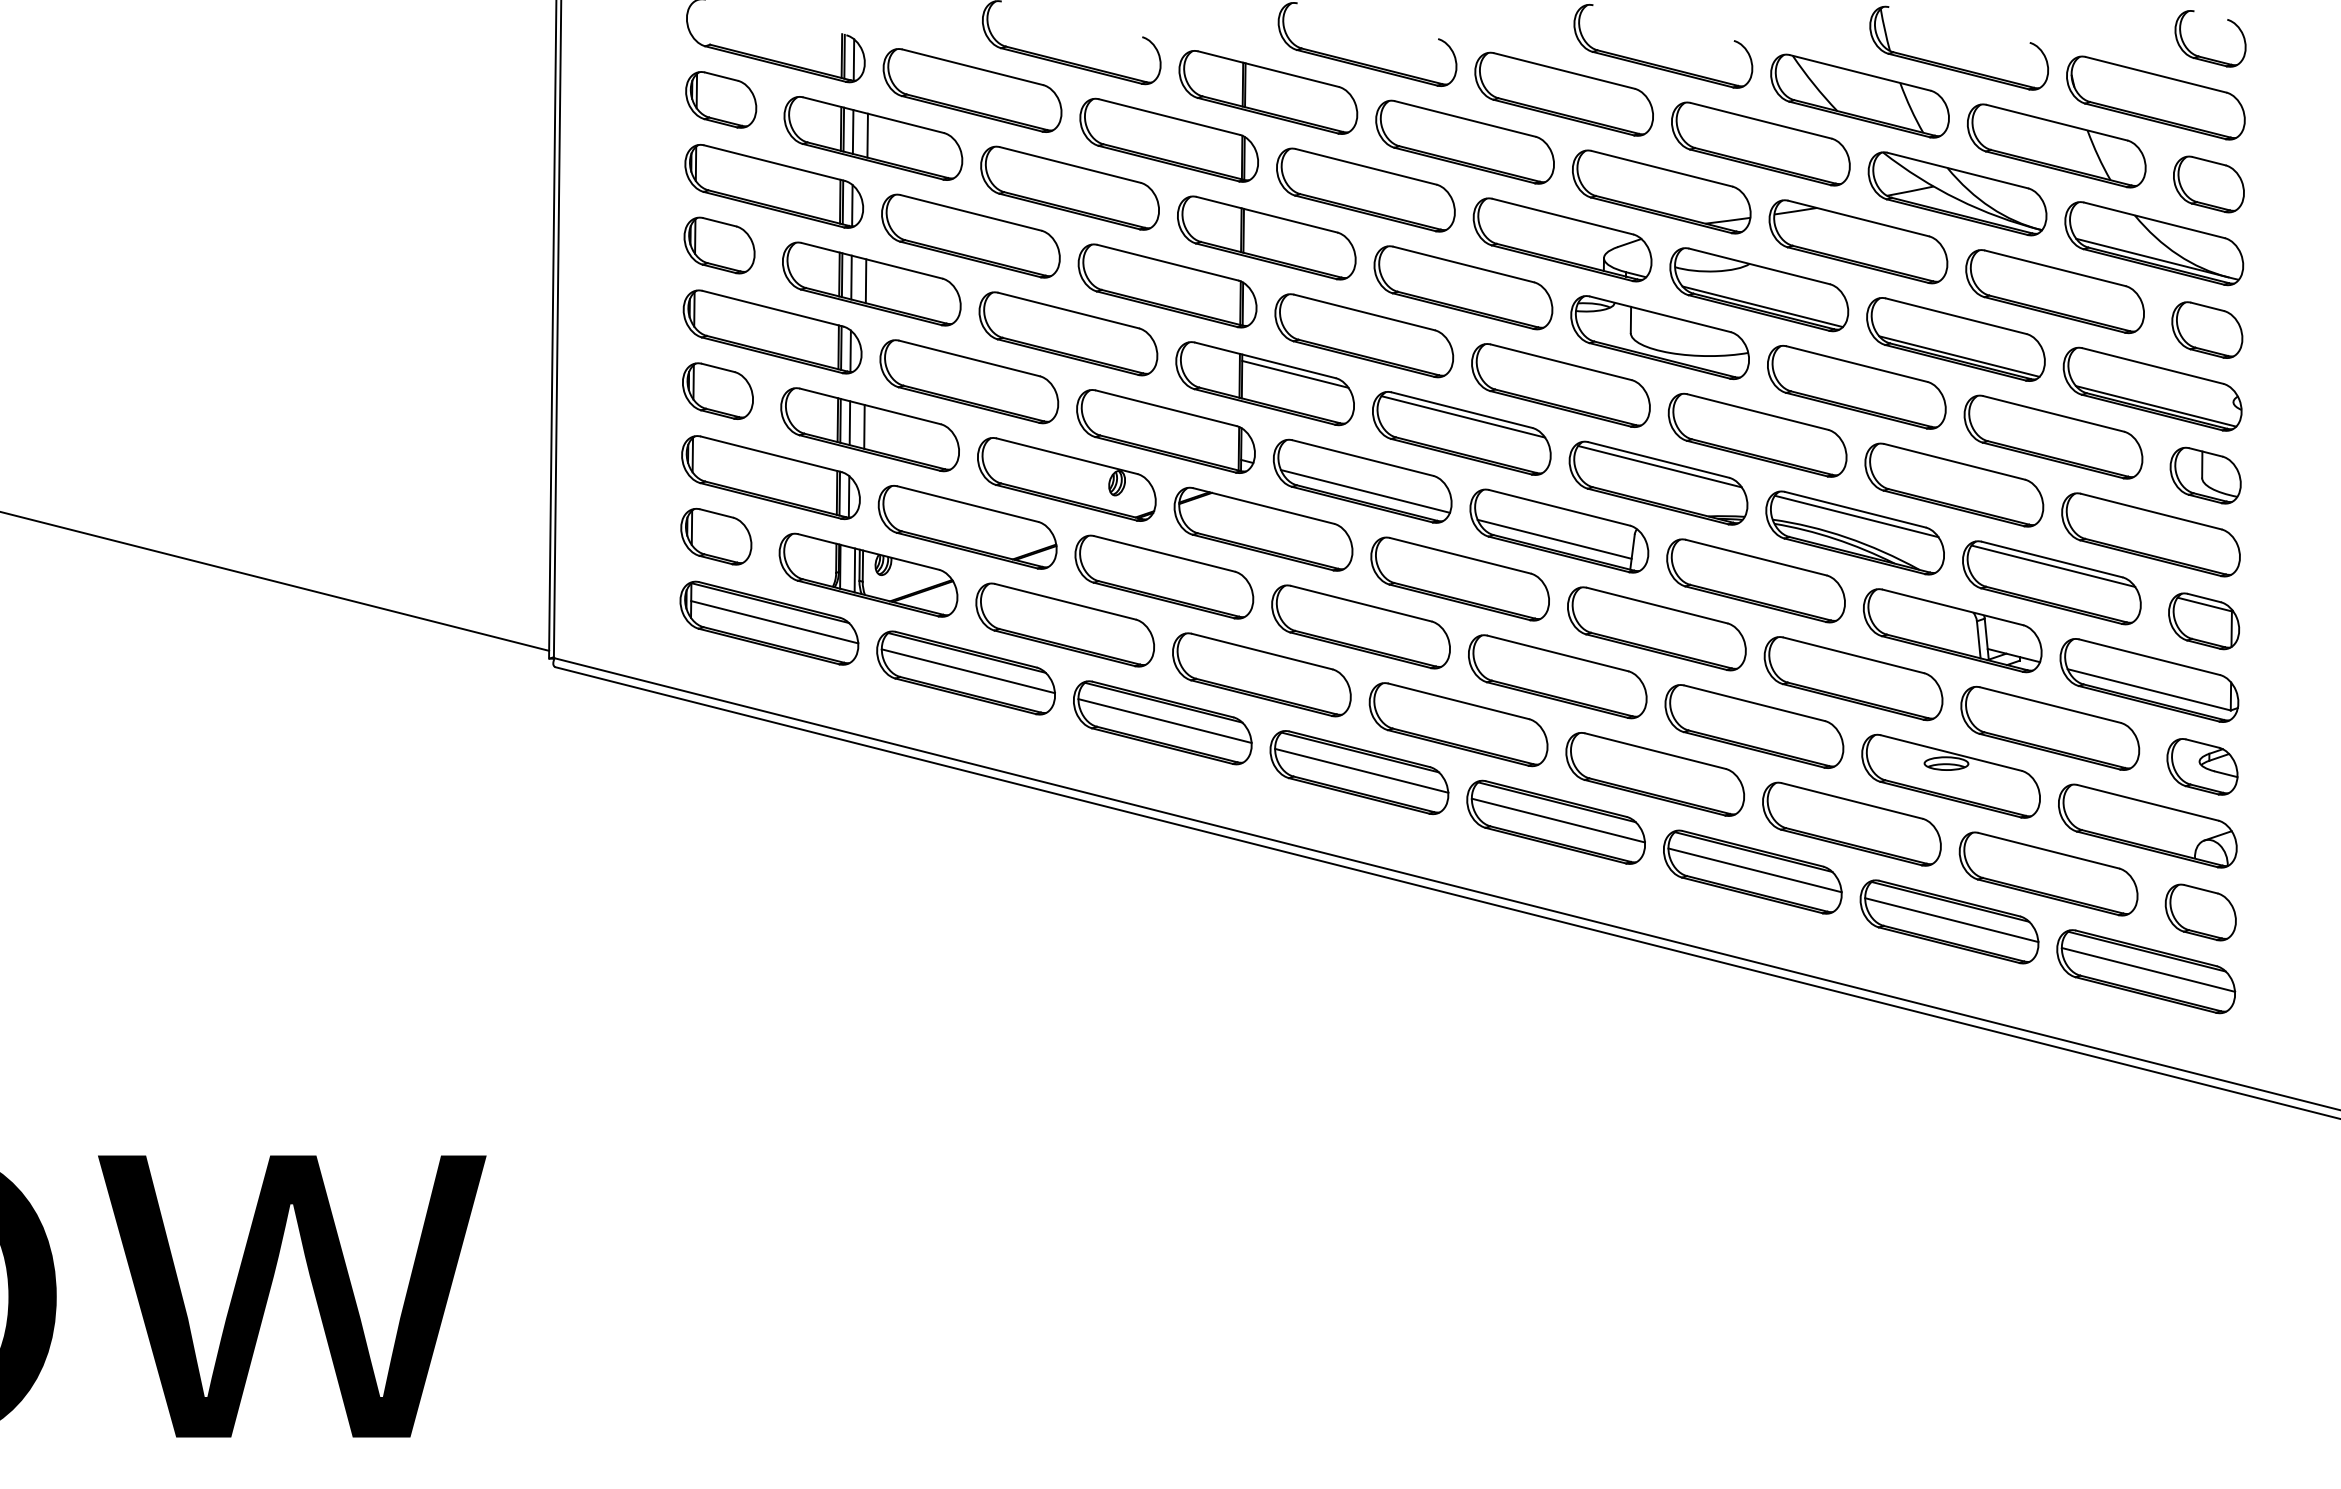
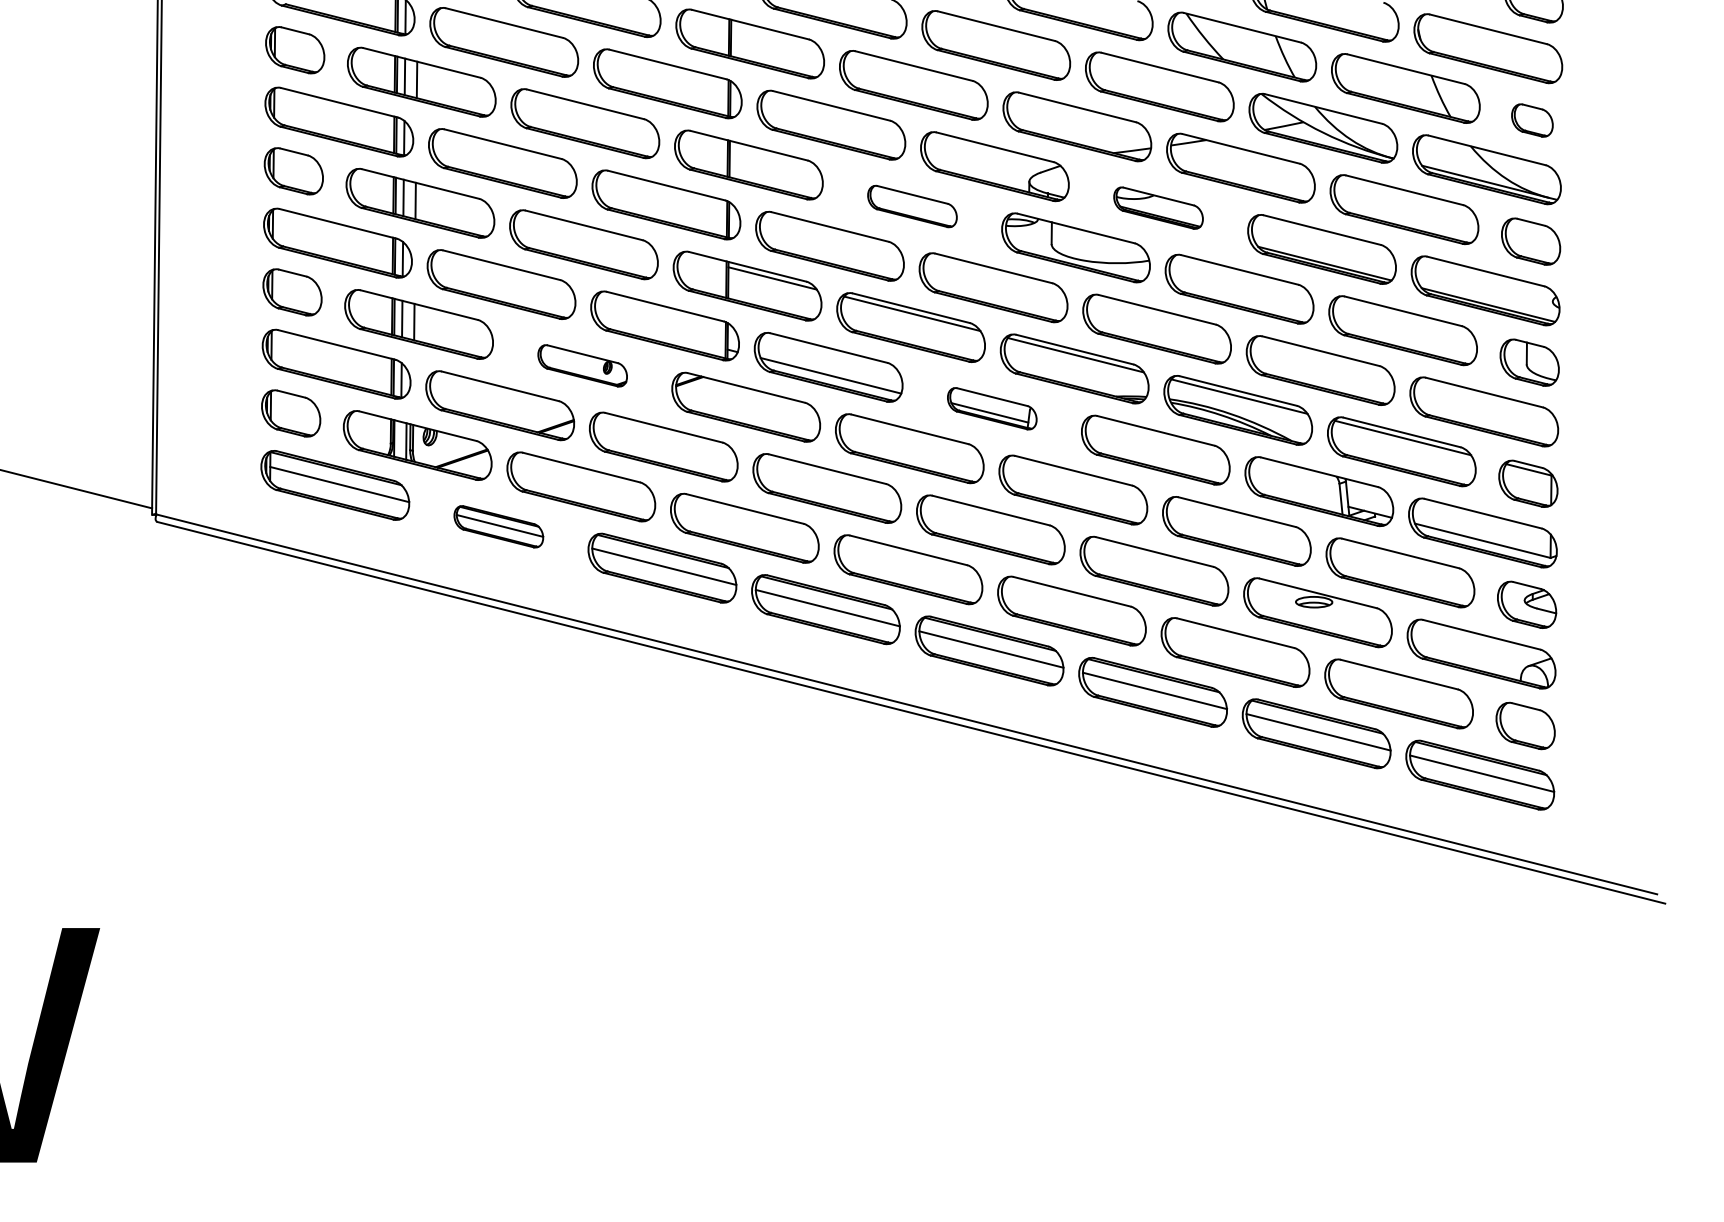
part: (2208, 184) -> (1532, 120), size x0.7
part: (1463, 287) -> (912, 206), size x0.6
part: (1759, 289) -> (1158, 207), size x0.6
part: (1066, 479) -> (582, 365), size x0.6
part: (1559, 530) -> (992, 408), size x0.6
part: (965, 672) -> (498, 526), size x0.6

